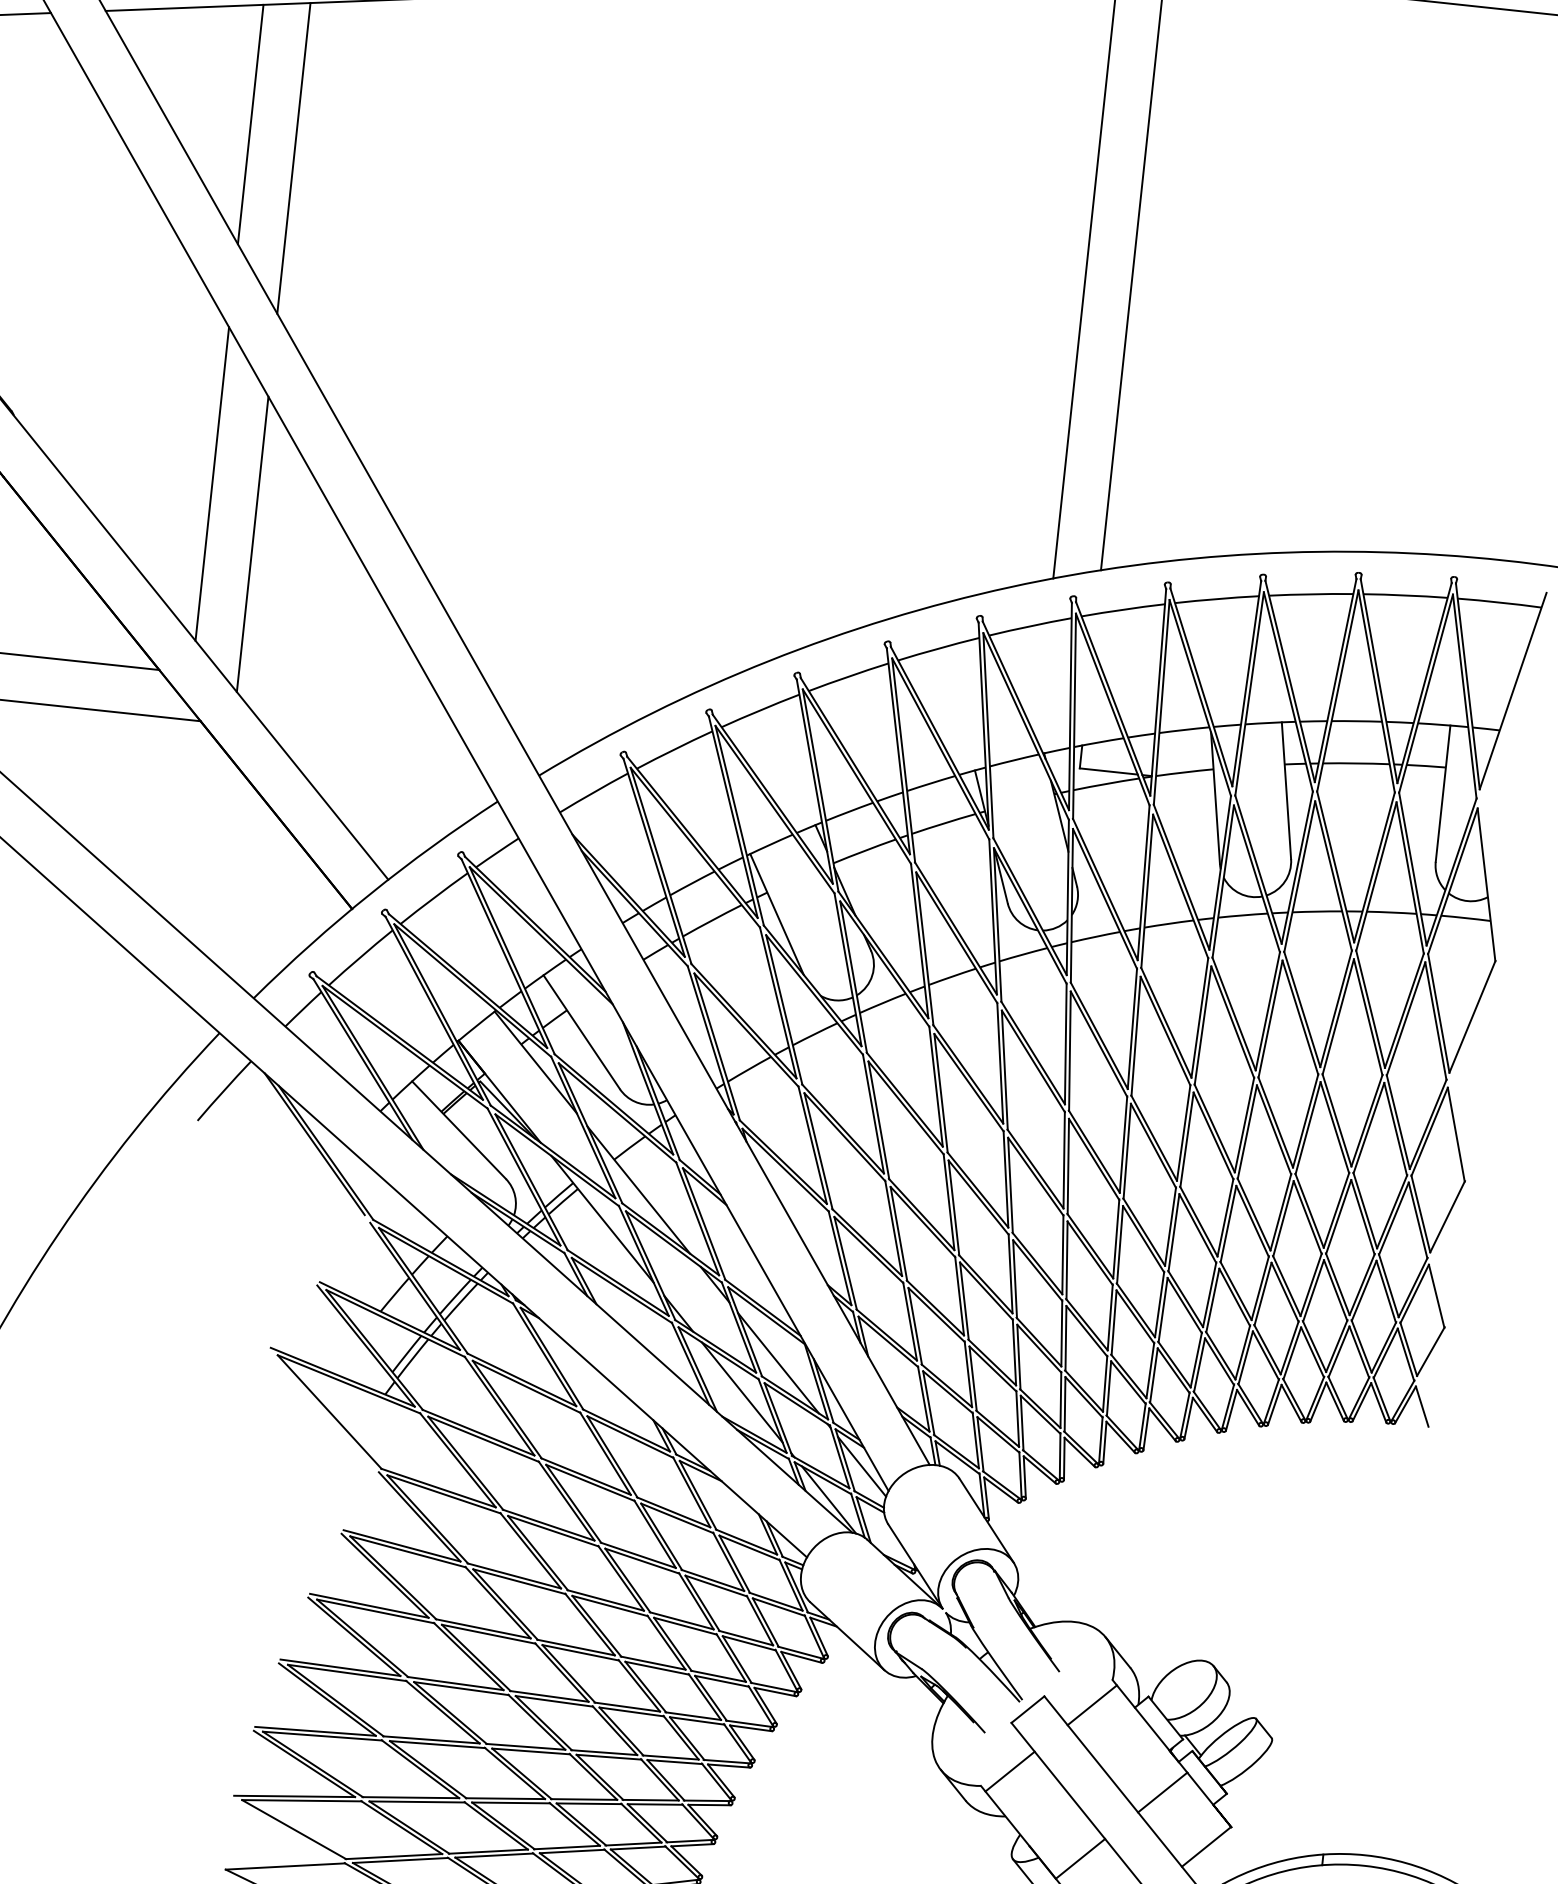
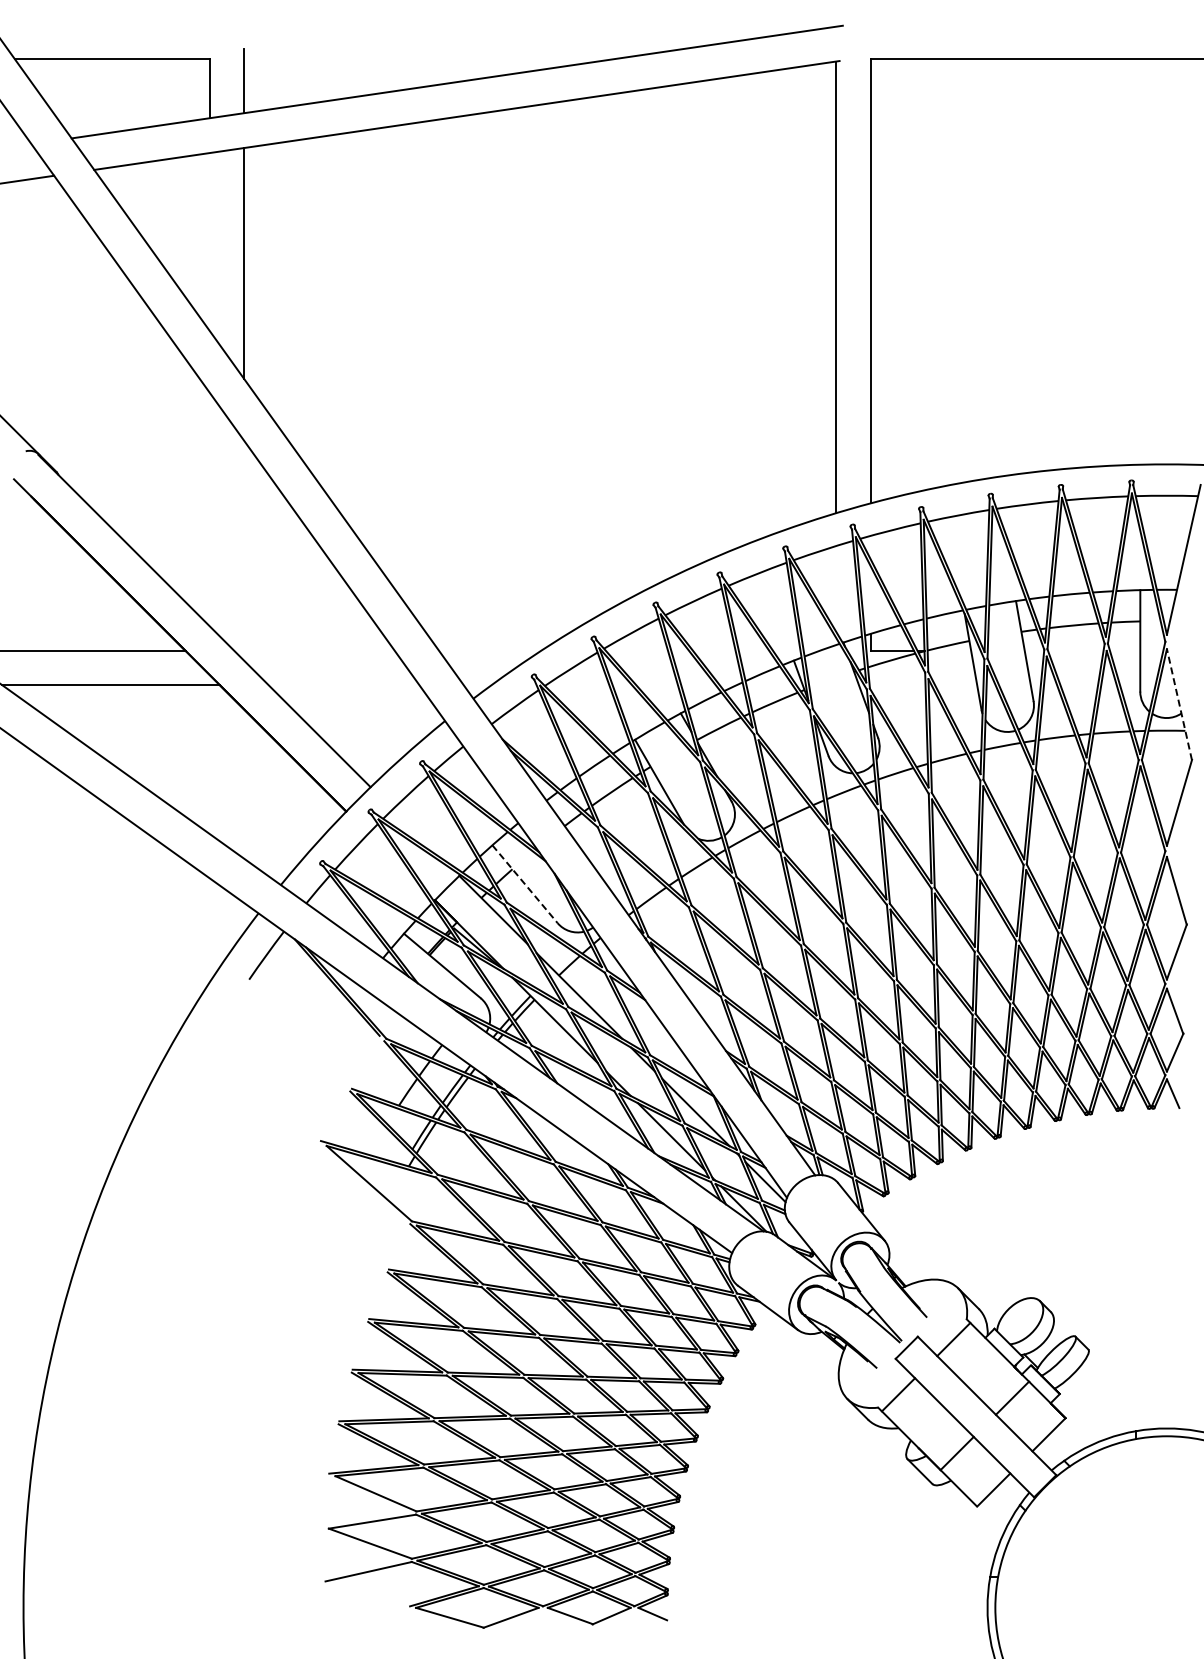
line: (250, 124) -> (209, 242), removed
line: (211, 483) -> (209, 509), removed
line: (252, 543) -> (244, 550), removed
line: (1486, 884) -> (1179, 704), solid -> dashed
line: (581, 1032) -> (524, 884), solid -> dashed

